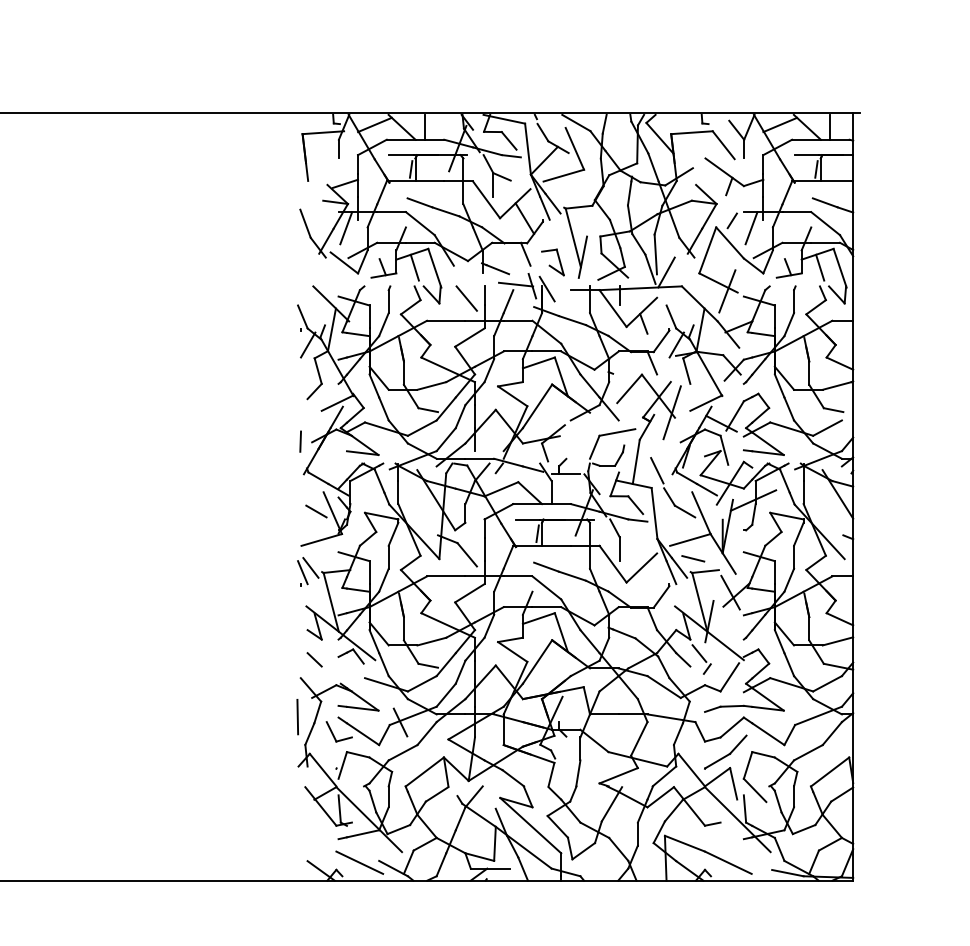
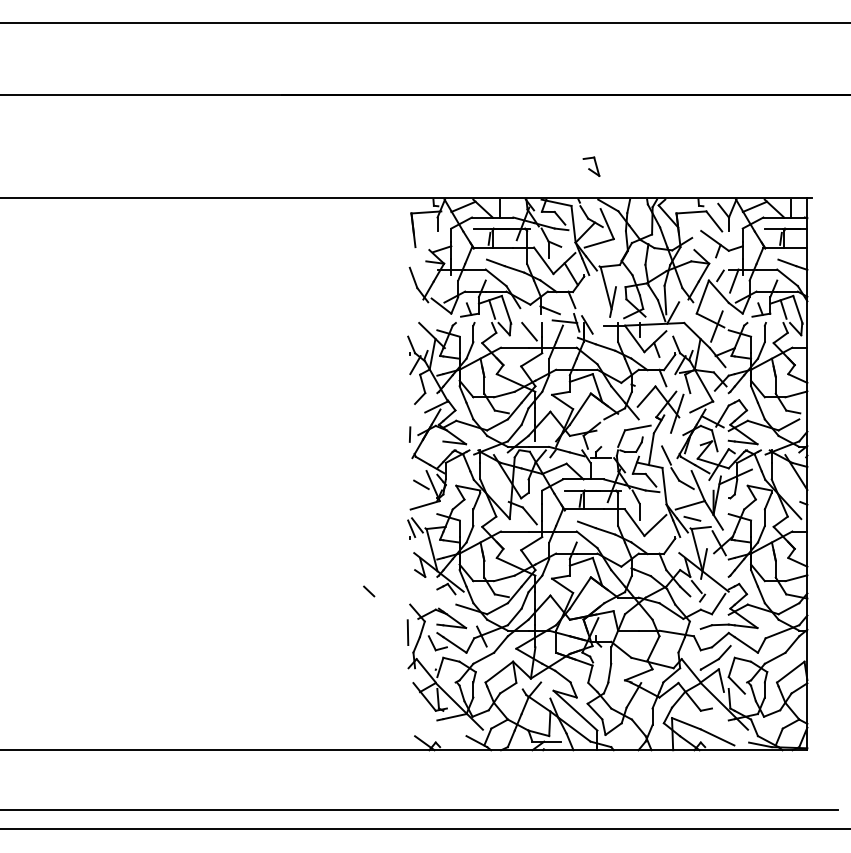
line: (345, 227) -> (442, 280), removed
part: (552, 262) -> (591, 166), moved
line: (315, 659) -> (369, 591), moved
line: (359, 862) -> (452, 737), removed

